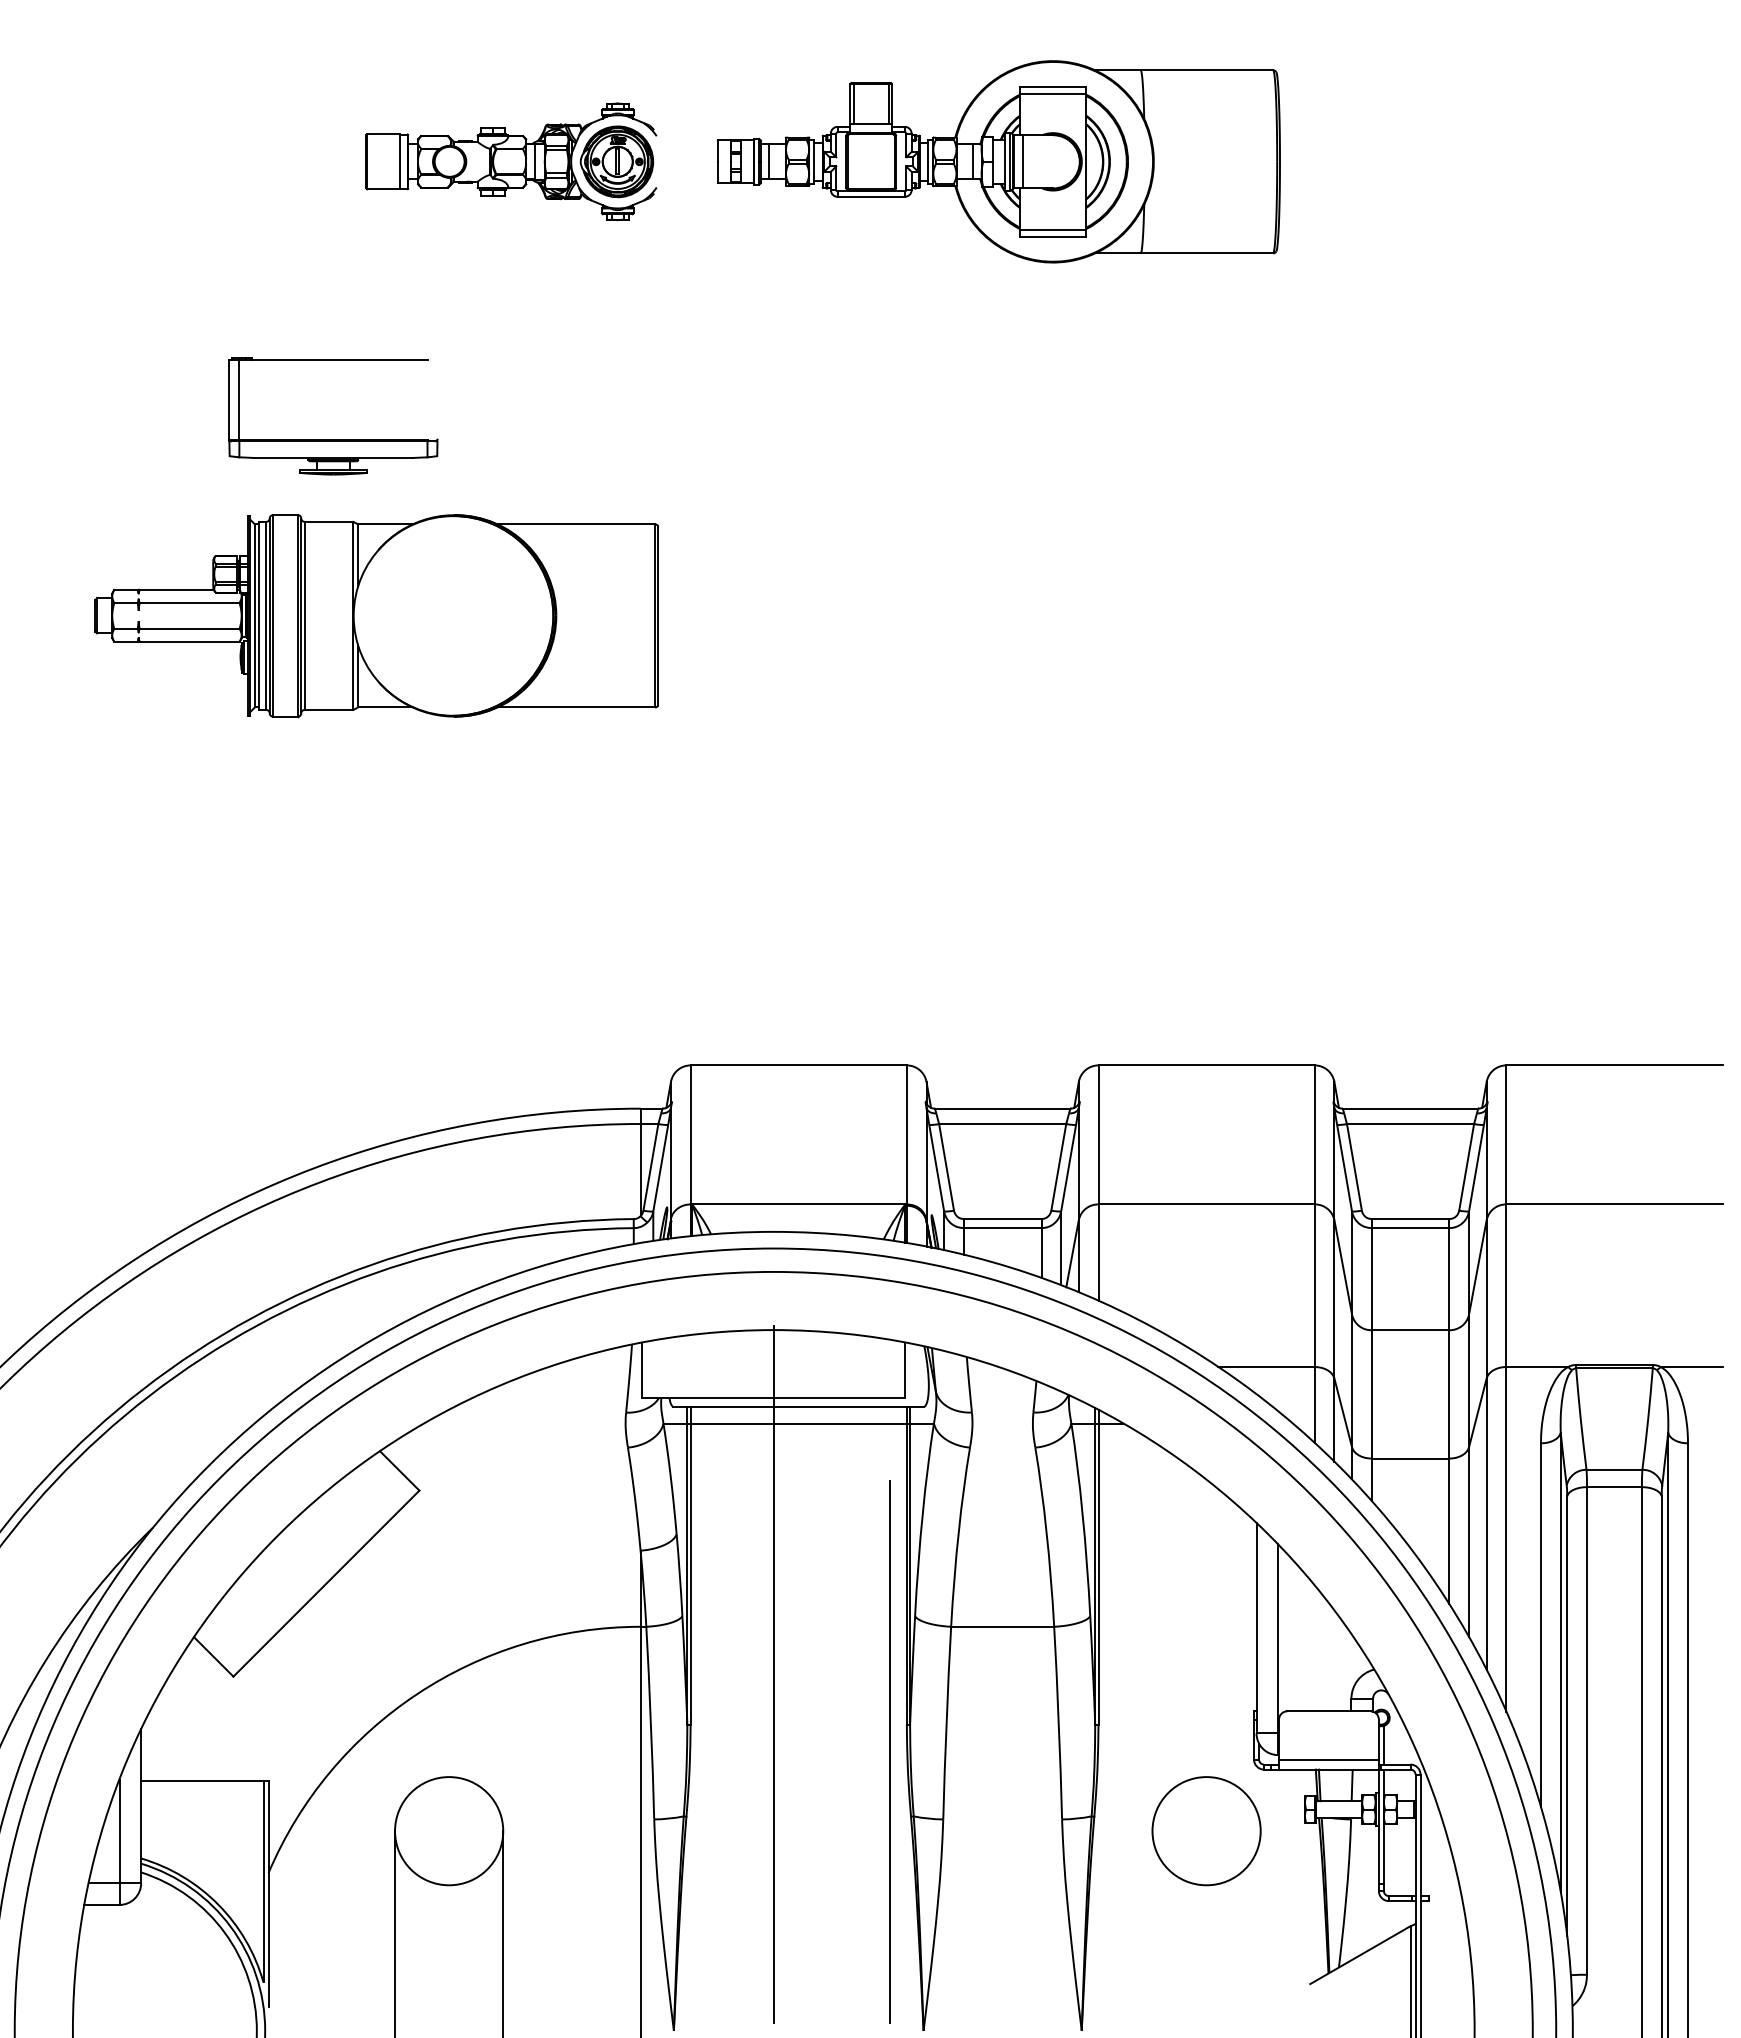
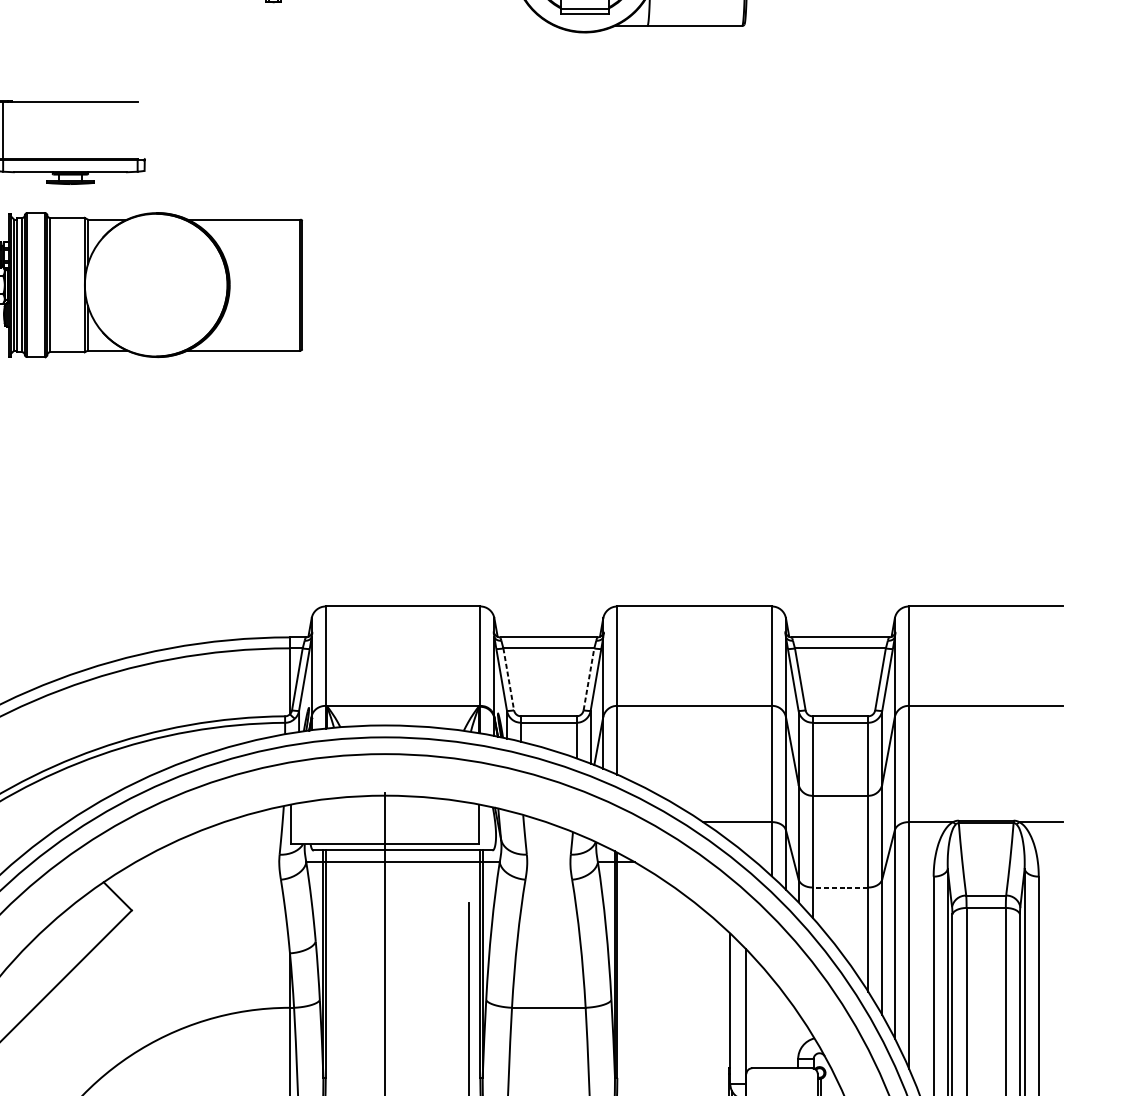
line: (946, 1167) -> (508, 679), solid -> dashed
line: (1058, 1167) -> (588, 679), solid -> dashed
line: (1410, 1458) -> (840, 887), solid -> dashed

